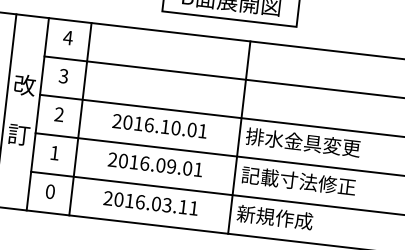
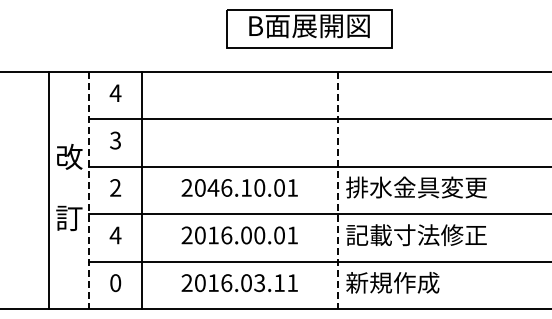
line: (37, 114) -> (89, 190), solid -> dashed
text: (138, 123) -> (213, 187), 2016.10.01 -> 2046.10.01
line: (239, 137) -> (338, 190), solid -> dashed
text: (54, 153) -> (115, 235), 1 -> 4
text: (171, 166) -> (259, 235), 2016.09.01 -> 2016.00.01

